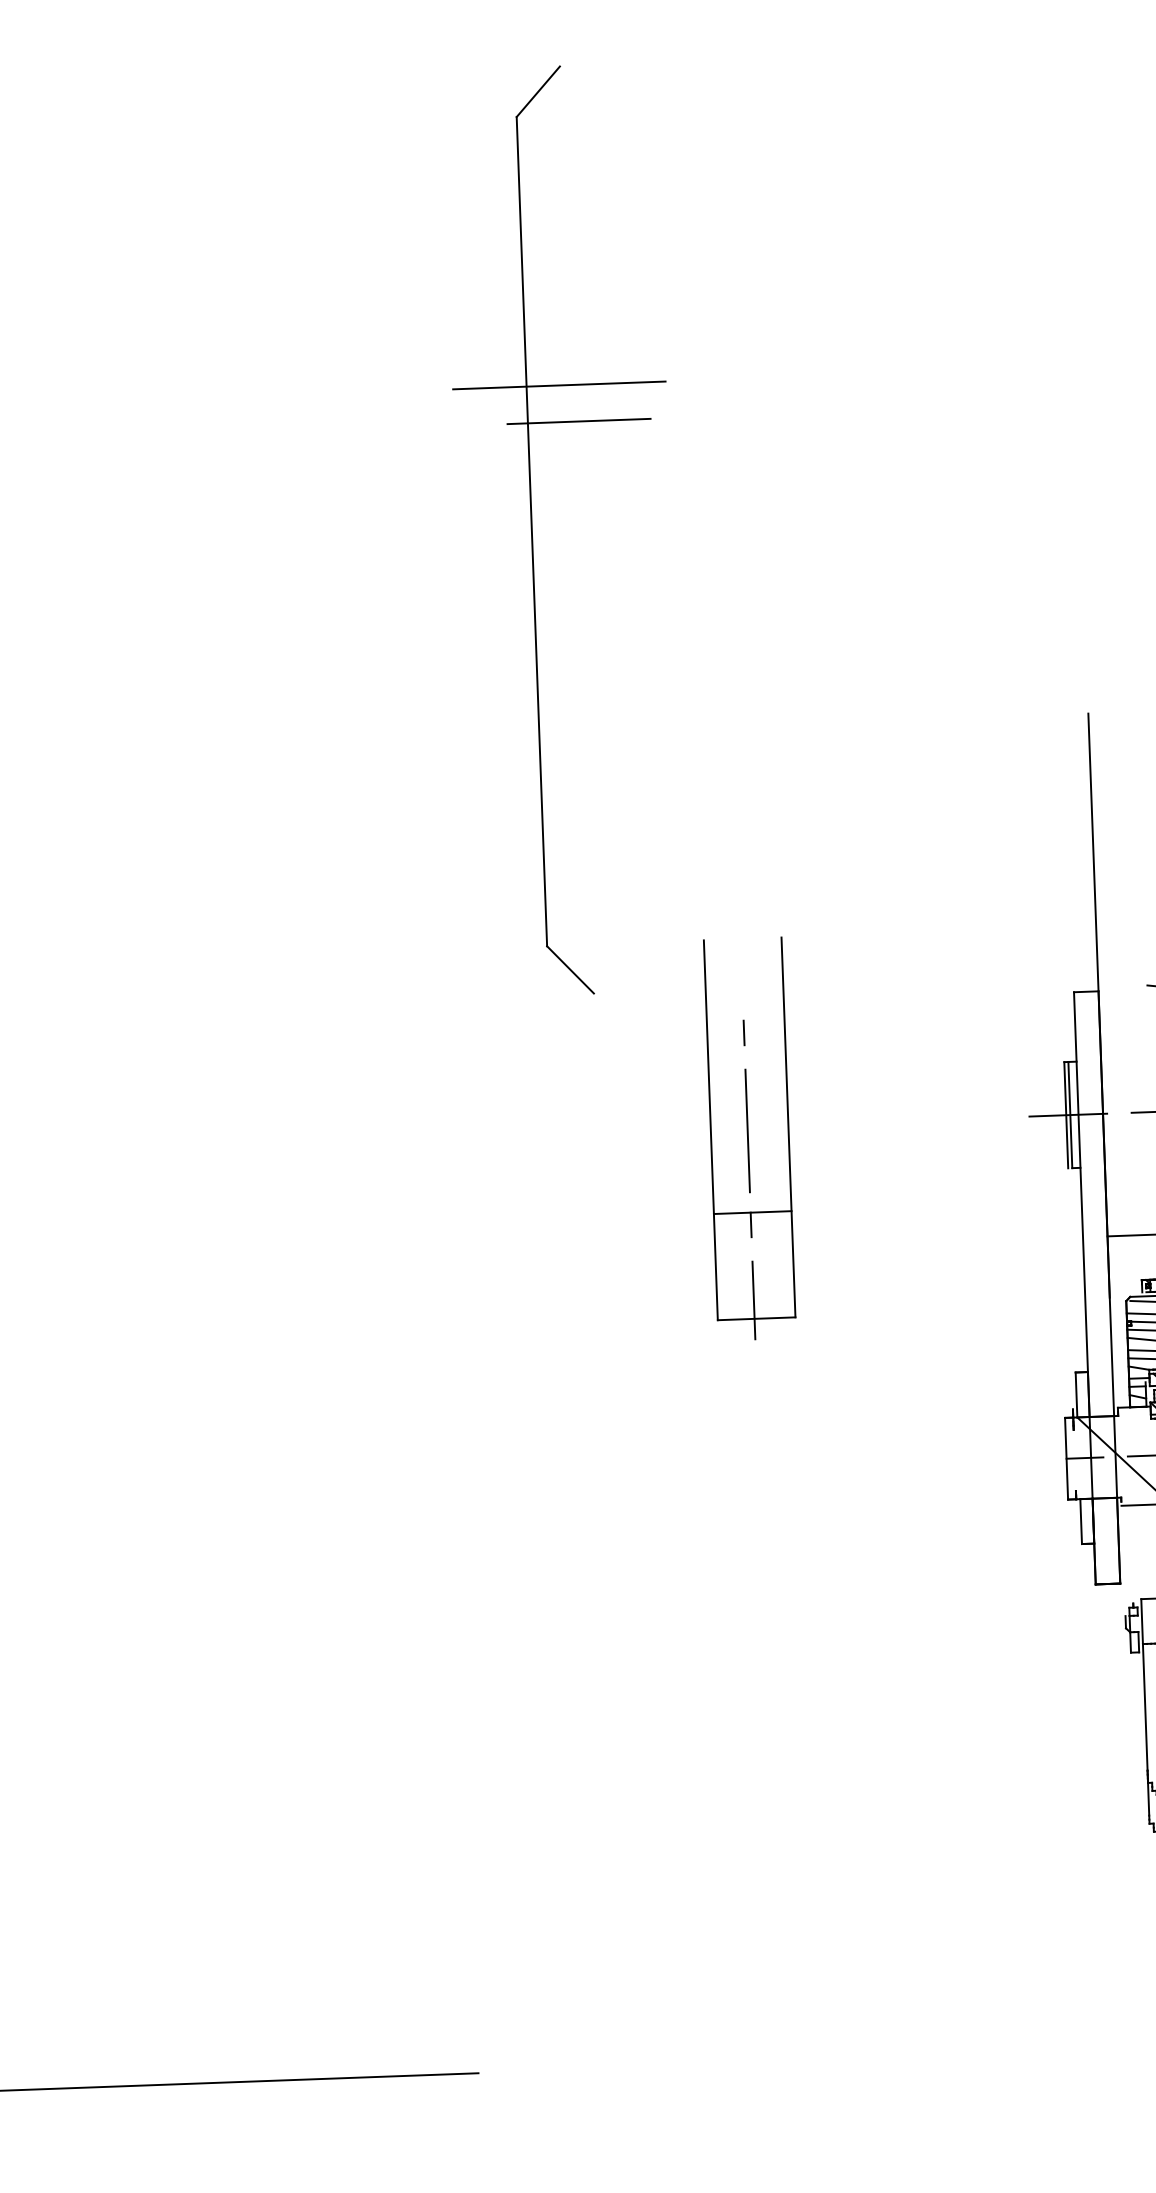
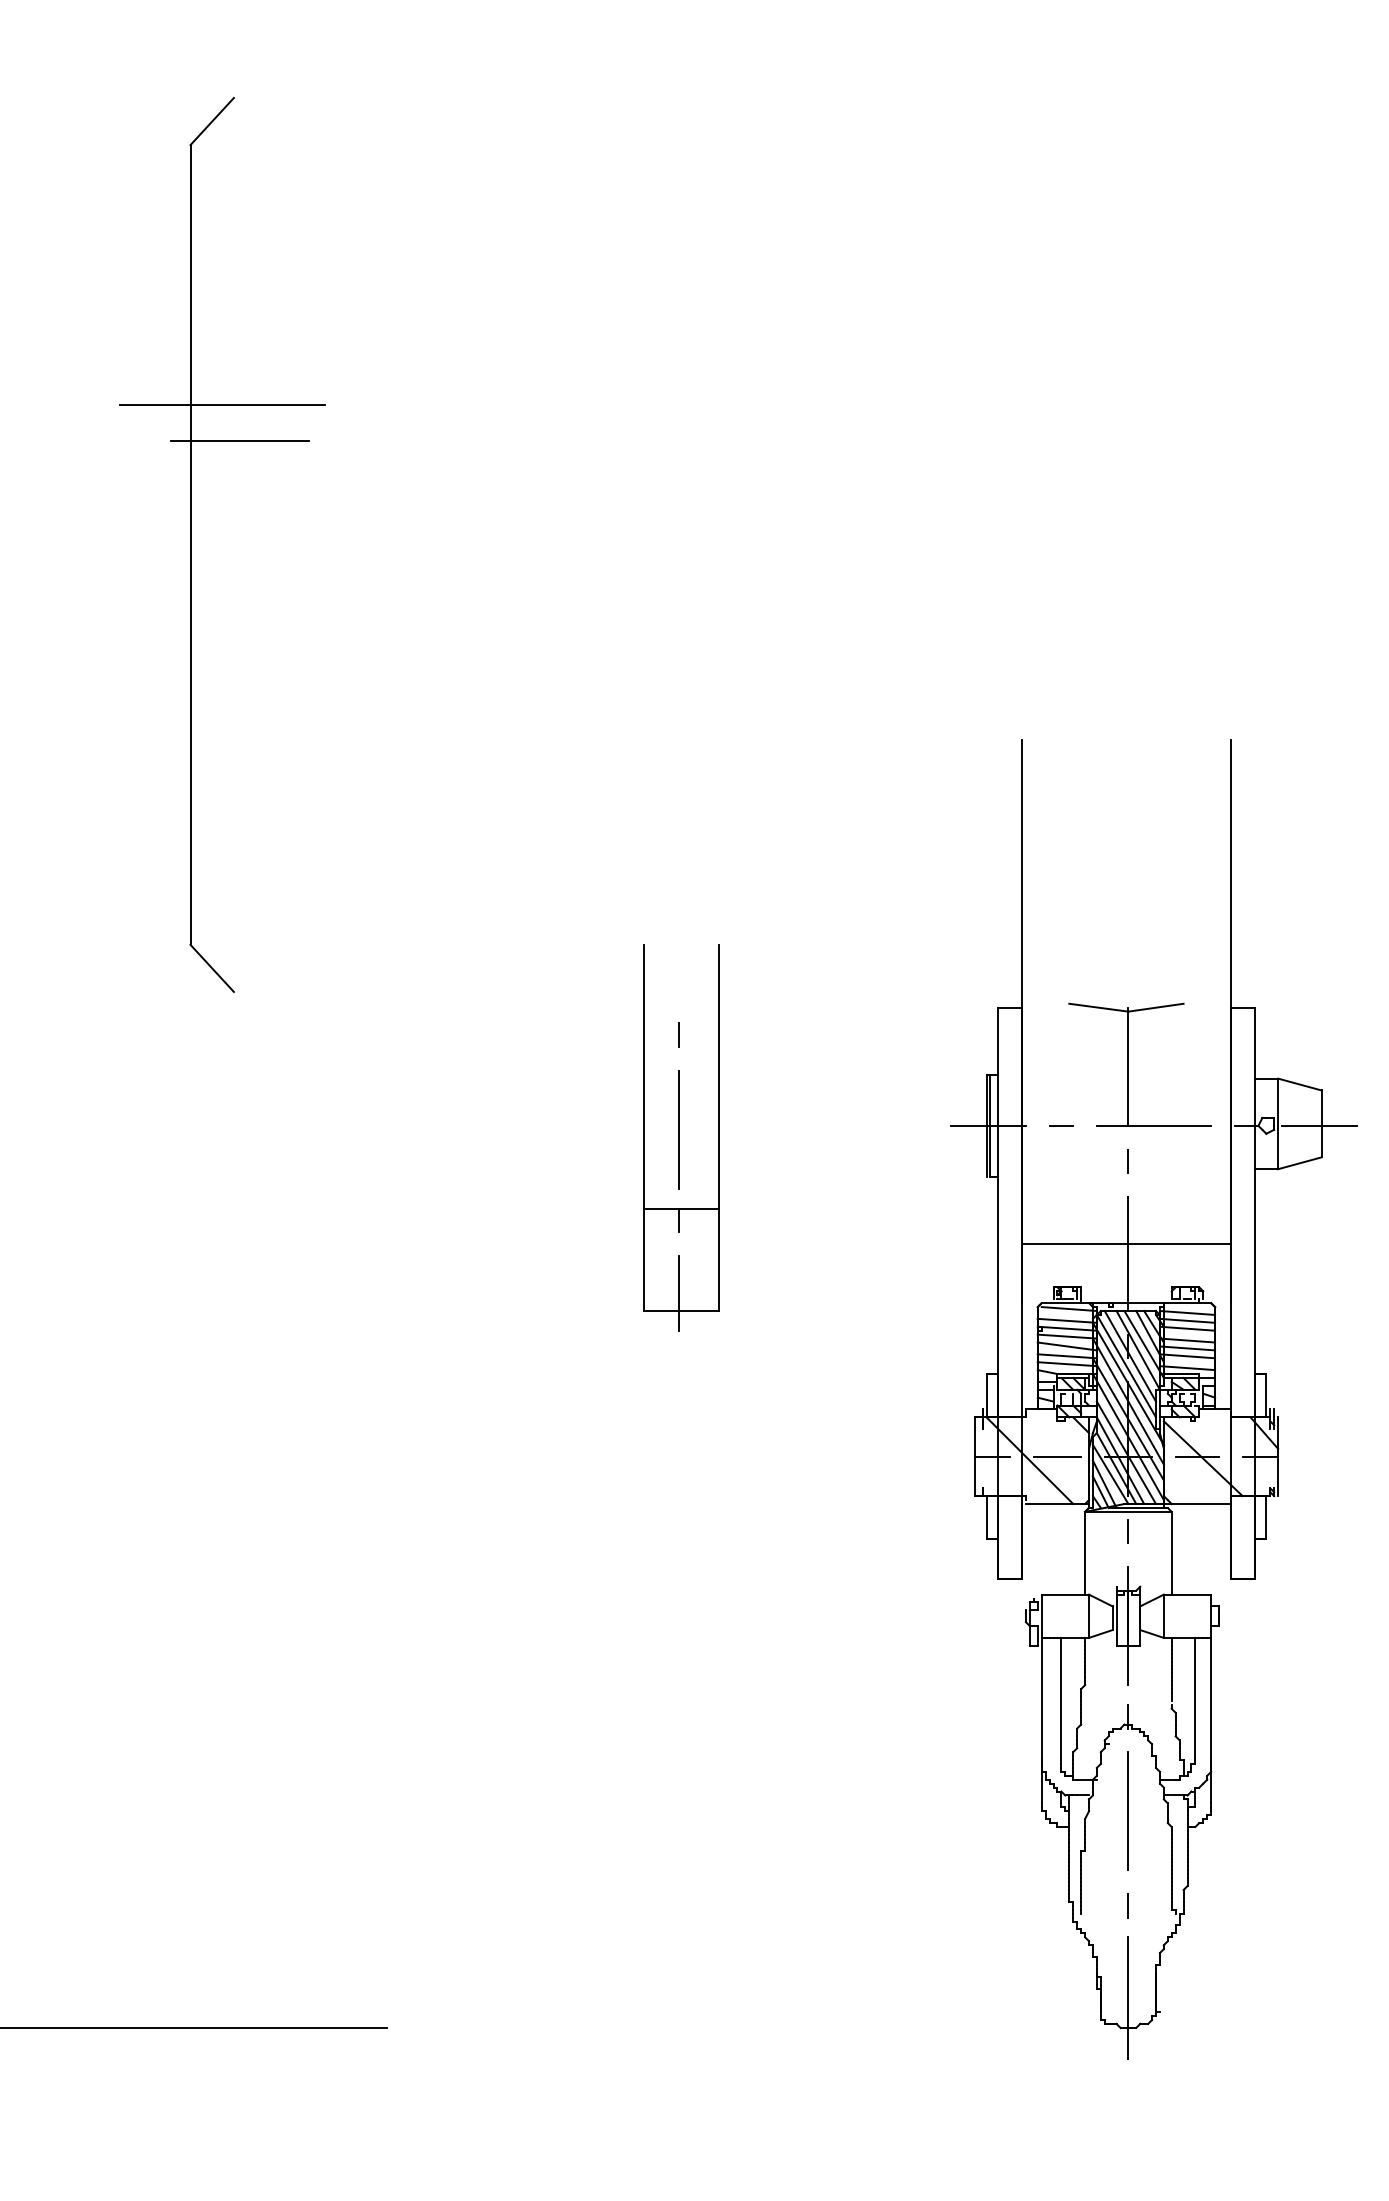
part: (532, 531) -> (191, 544), moved

